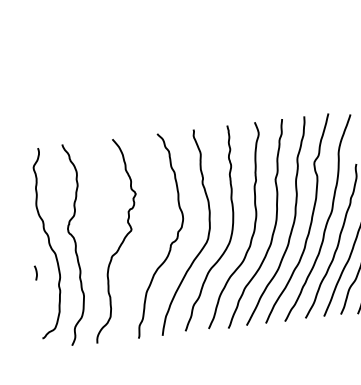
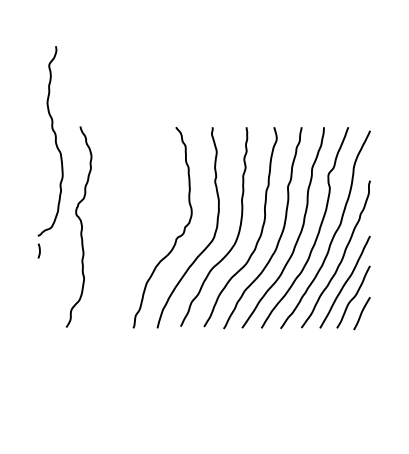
curve: (48, 242) -> (55, 141), moved
curve: (119, 245) -> (125, 233), removed

